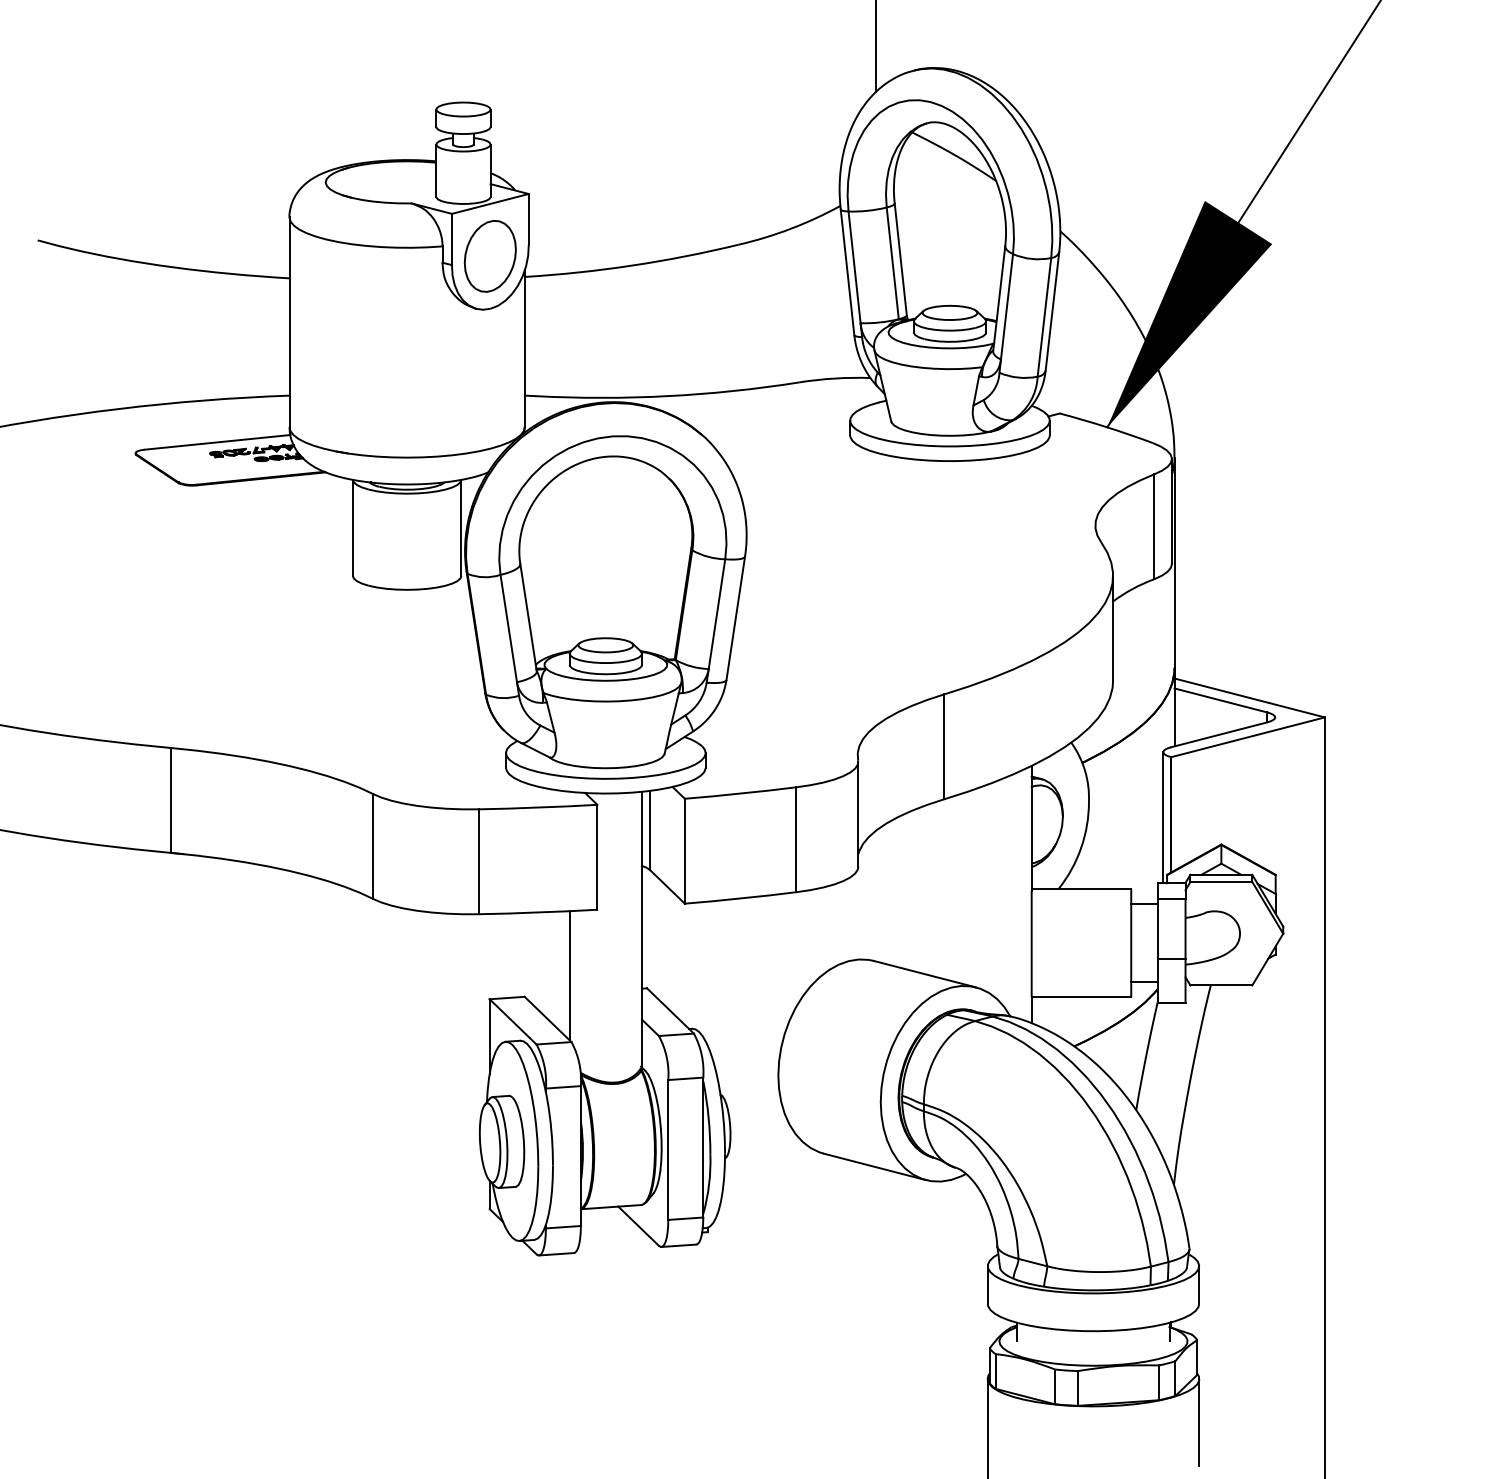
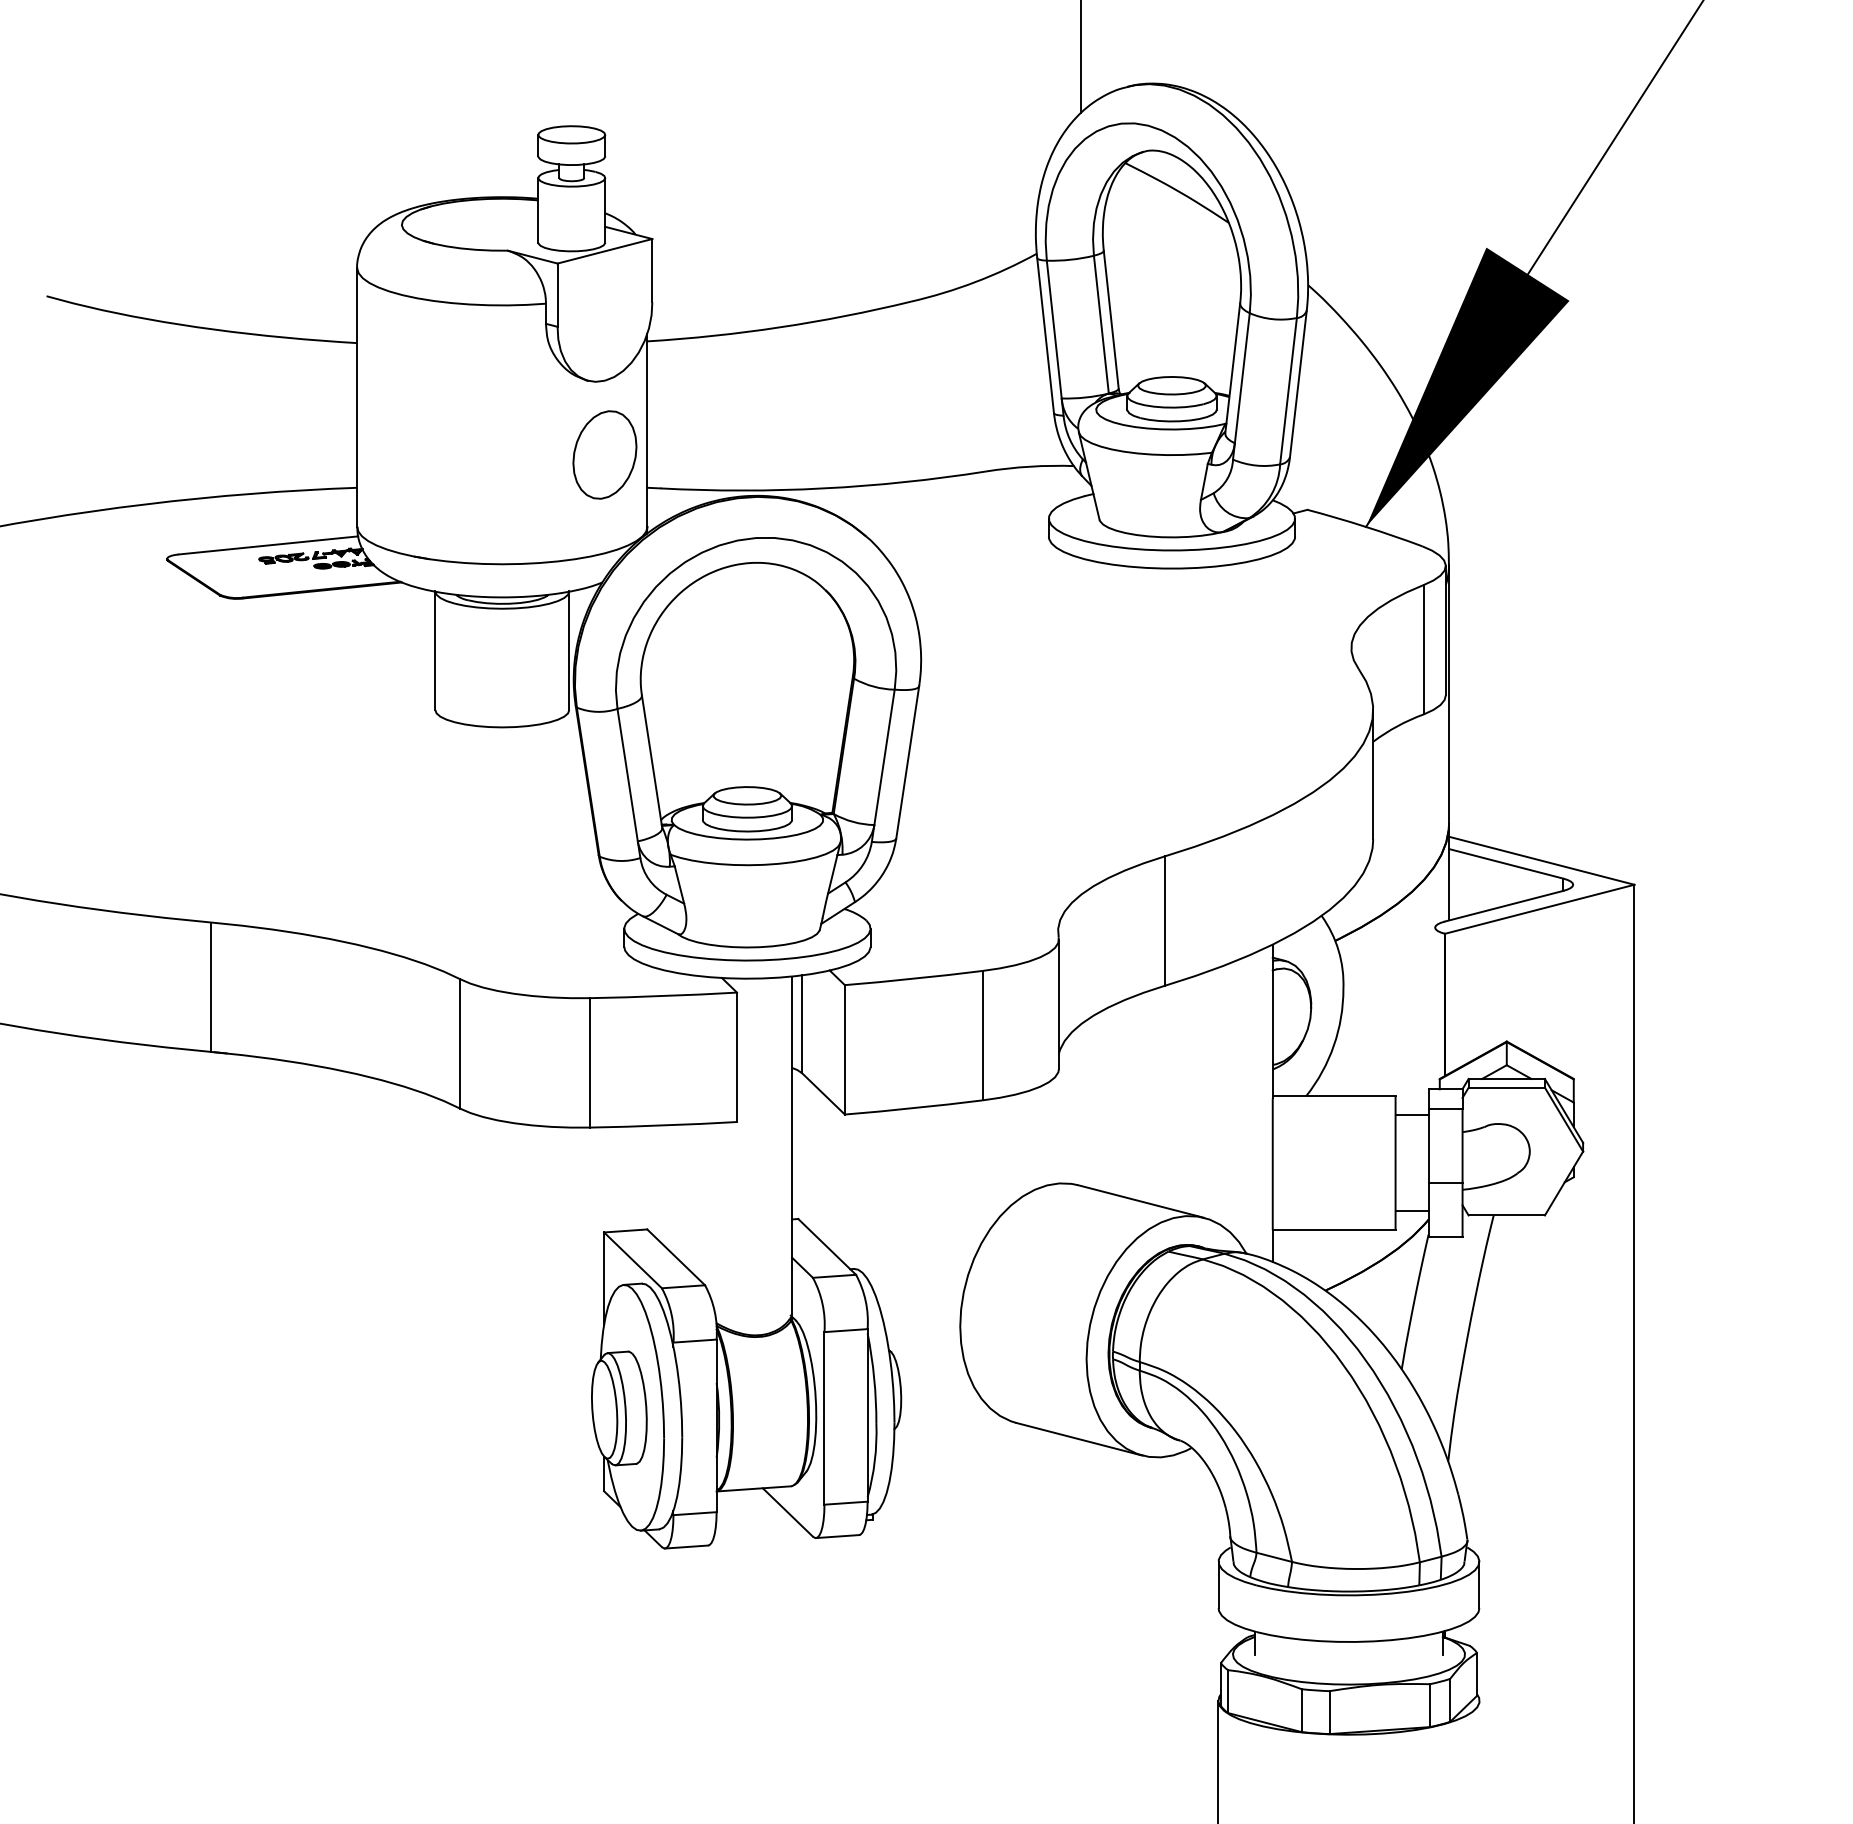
part: (489, 255) -> (604, 454), moved
line: (1163, 817) -> (1435, 1008), removed
line: (569, 975) -> (702, 1203), removed
line: (1199, 1421) -> (1479, 1753), removed

